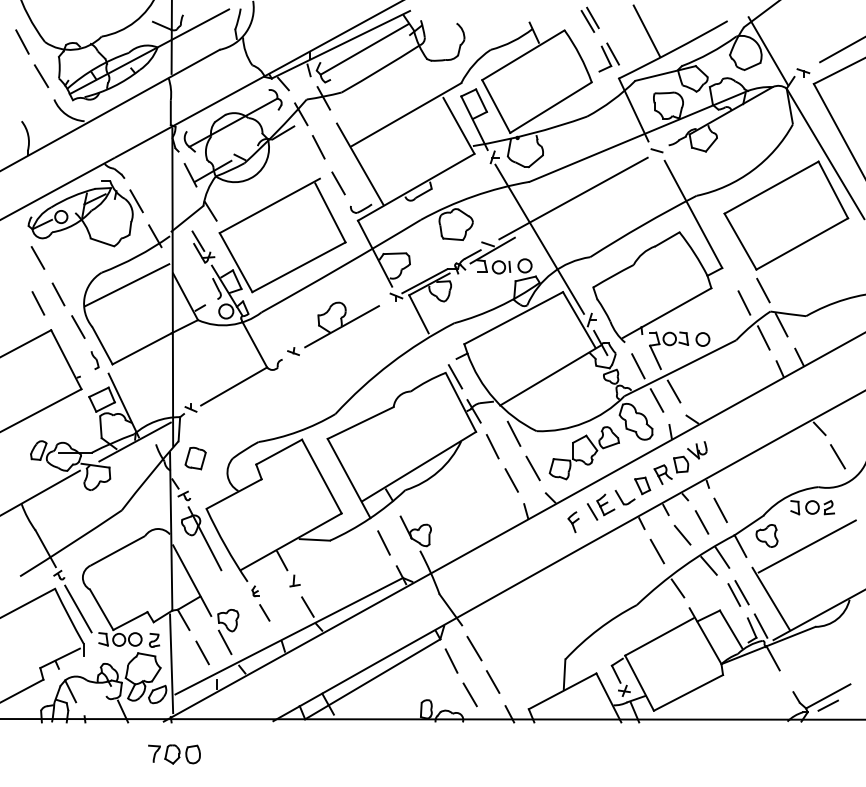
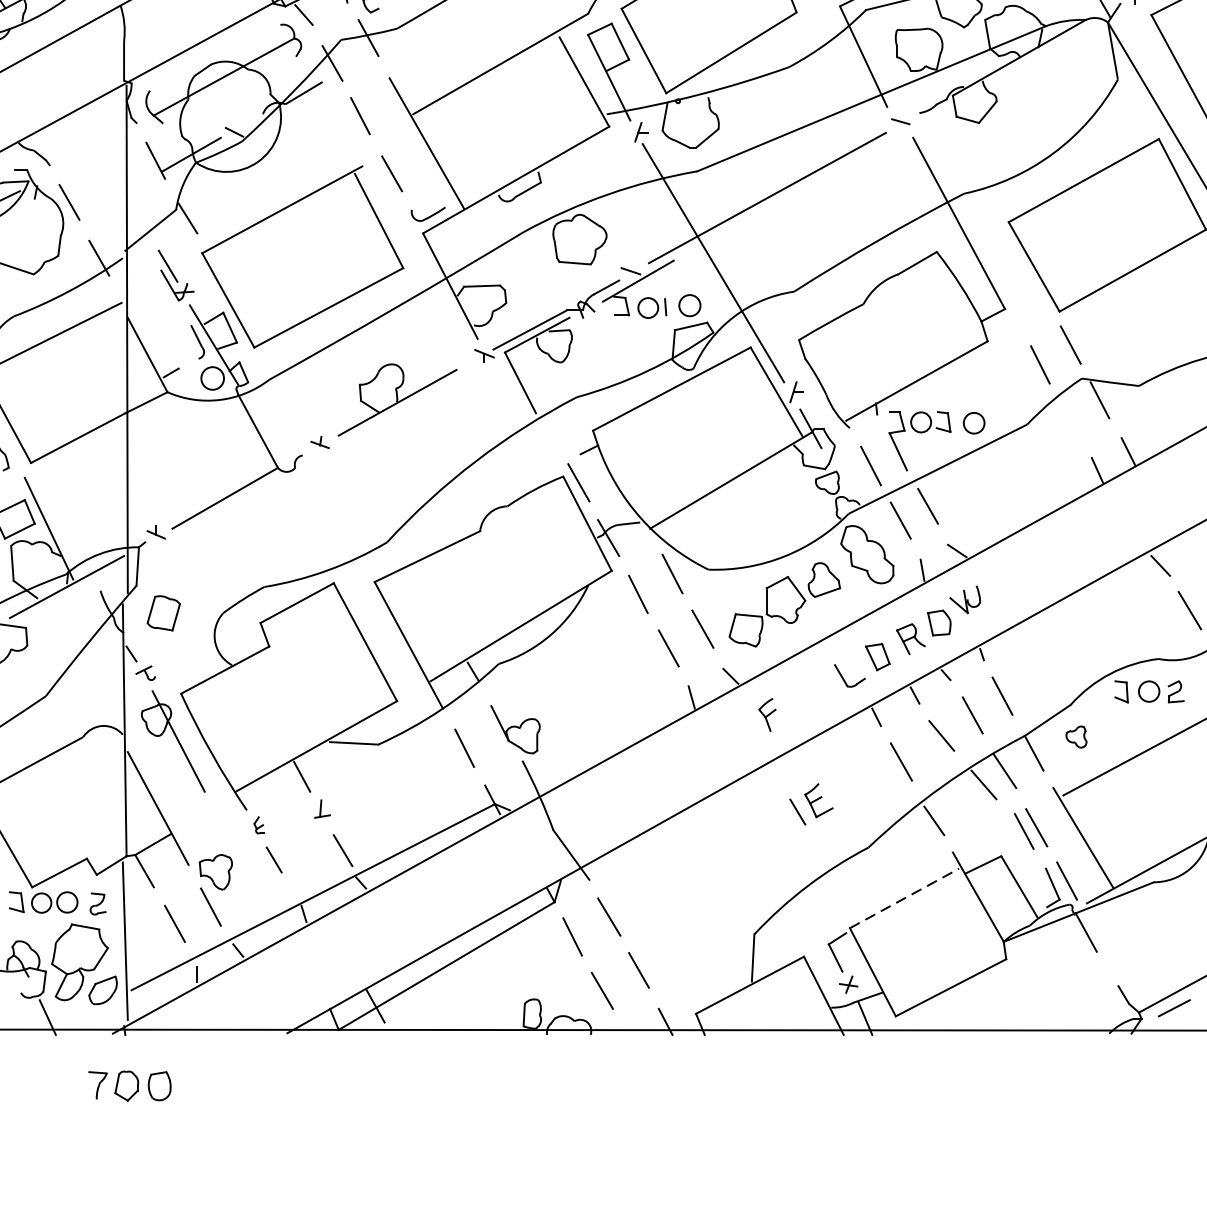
line: (763, 337) -> (1070, 420), removed
part: (601, 506) -> (812, 803), moved
part: (766, 535) -> (1075, 736), size x0.6
line: (659, 636) -> (904, 897), solid -> dashed

